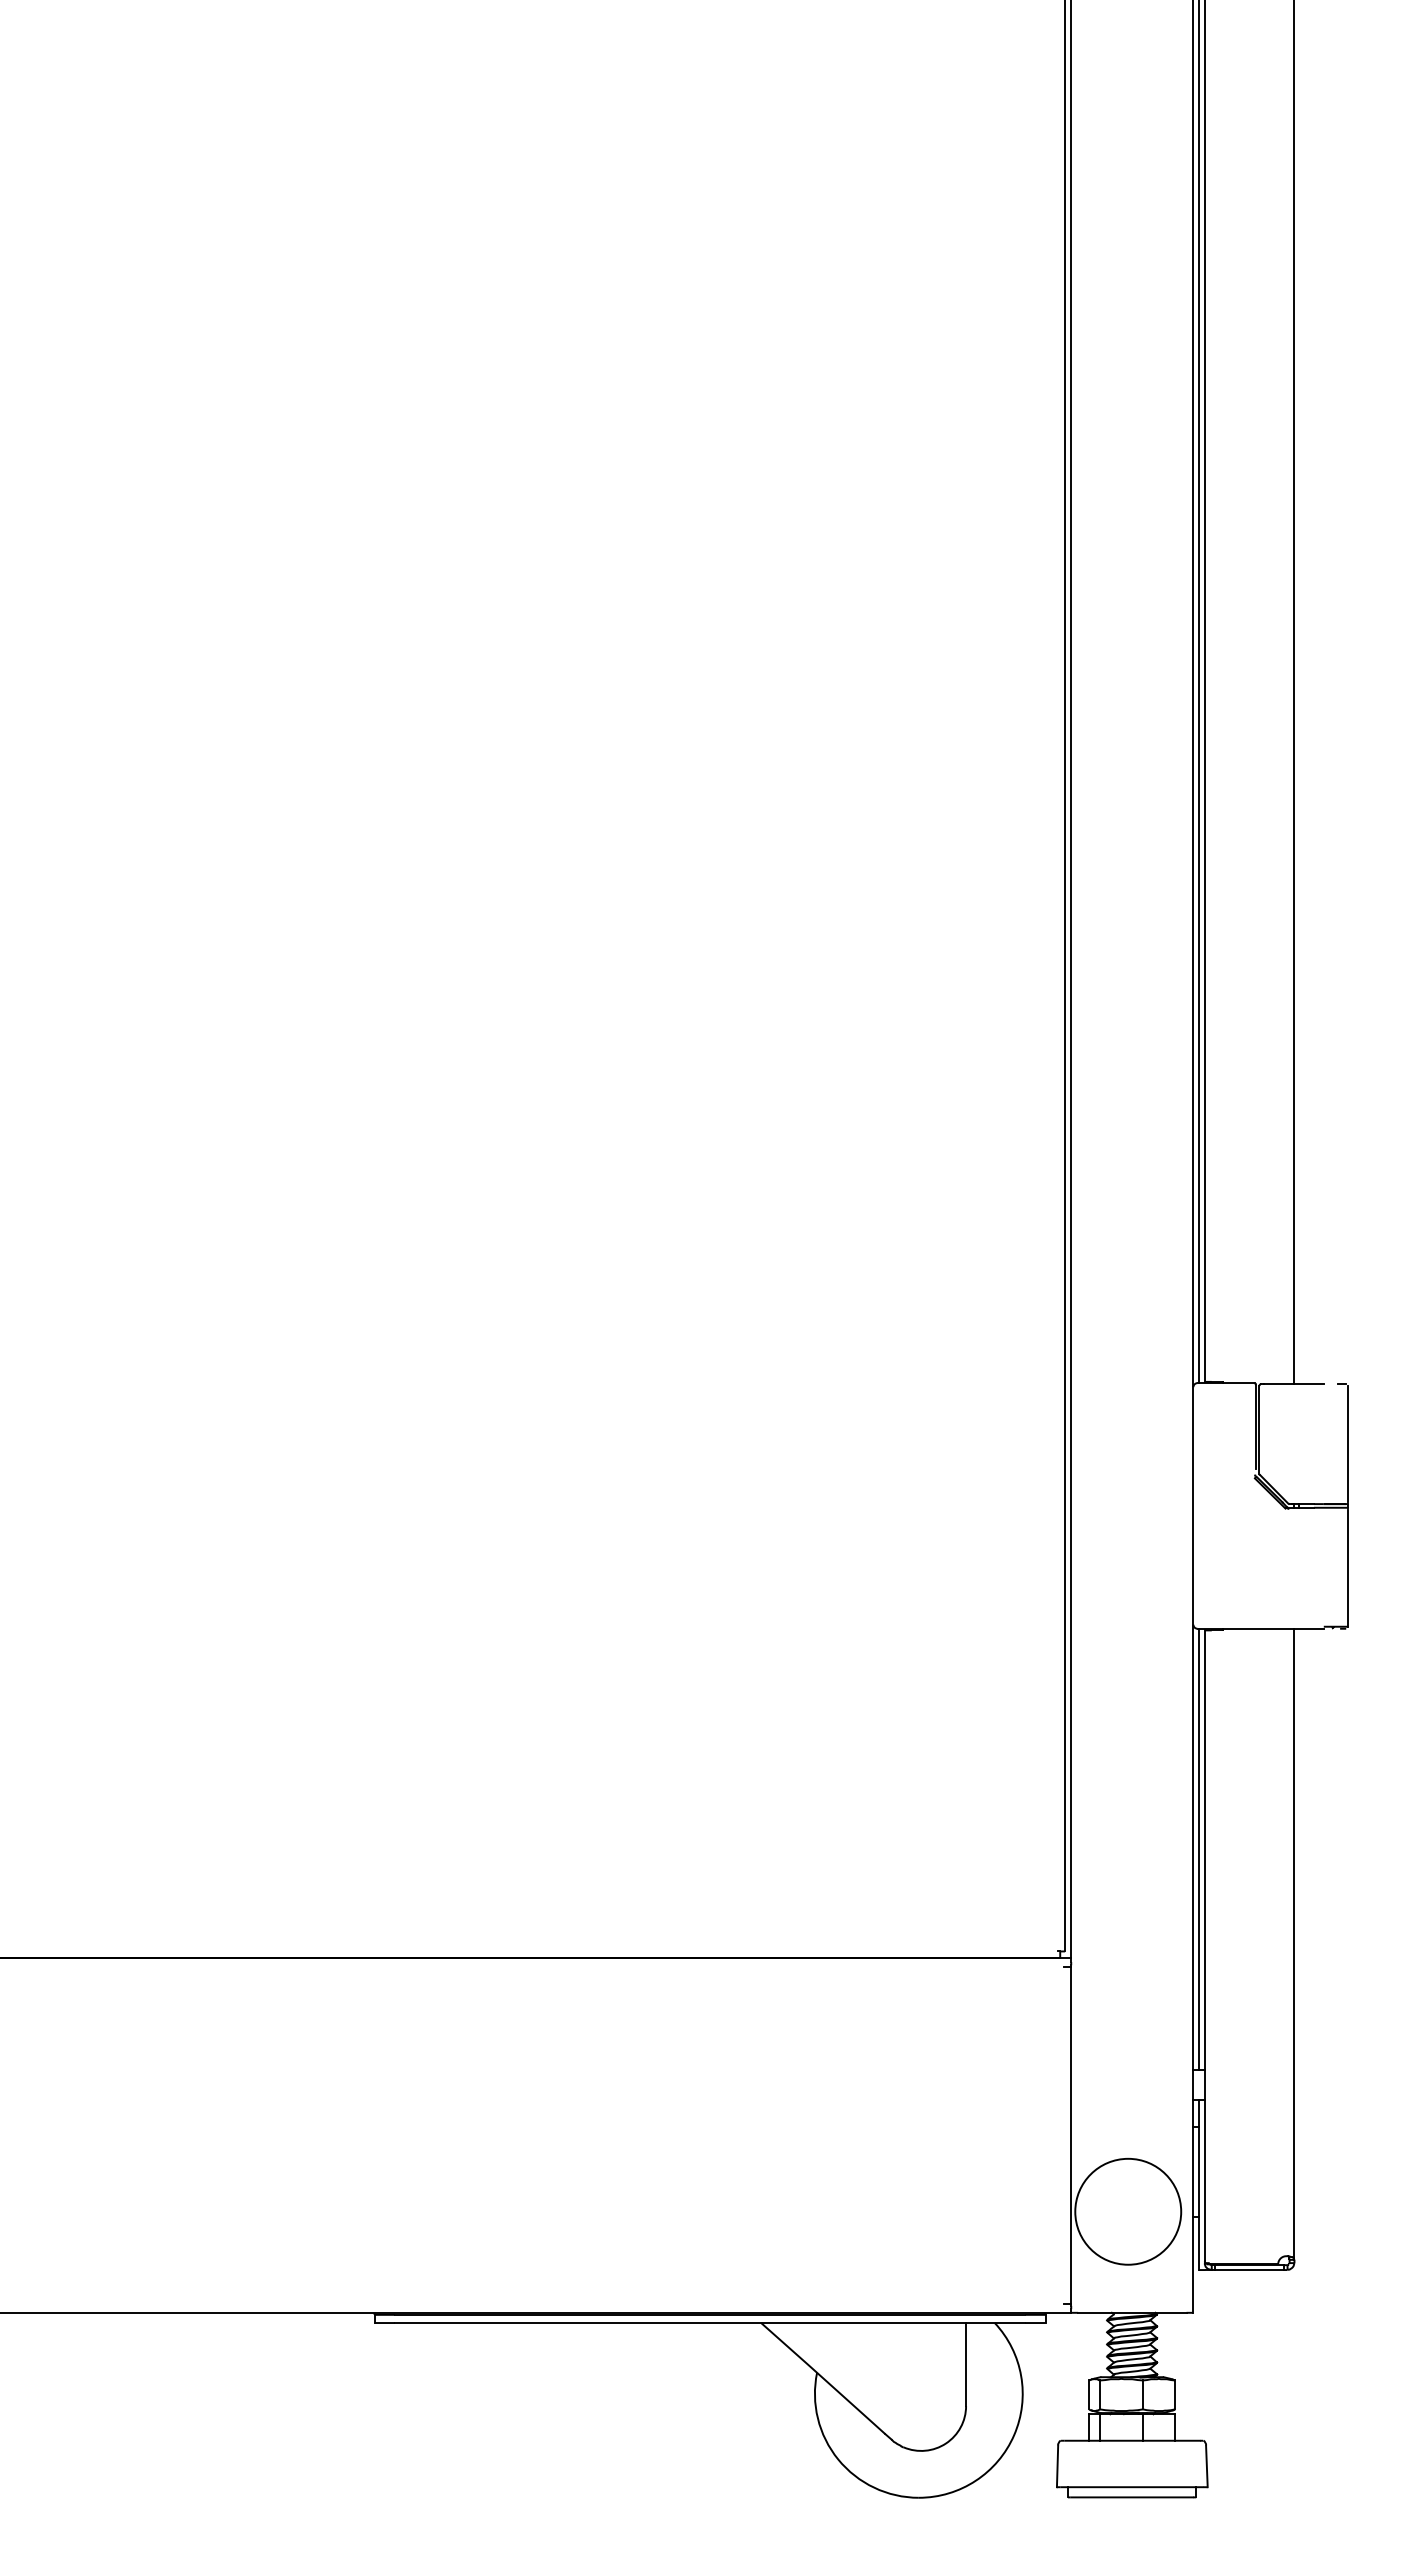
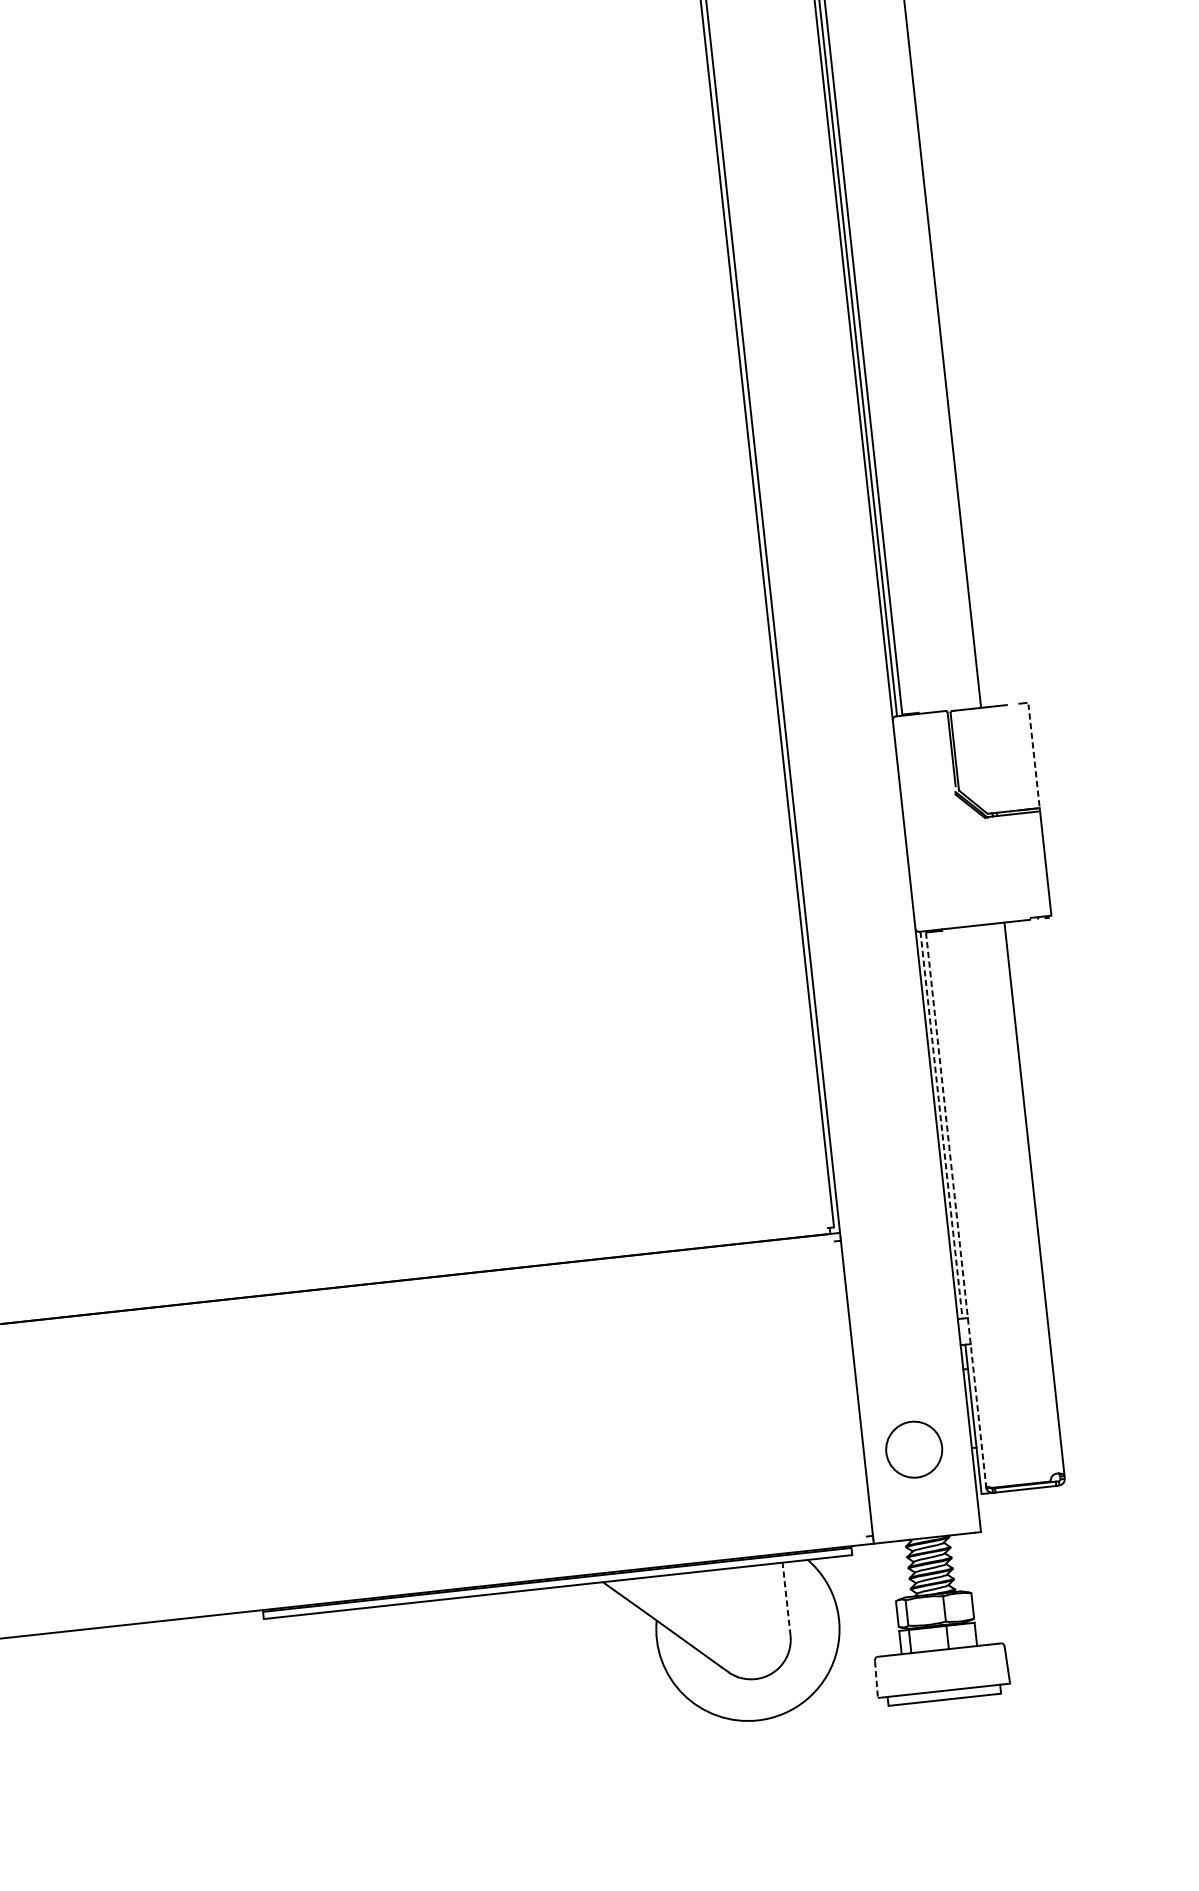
line: (1348, 1443) -> (1034, 754), solid -> dashed
line: (1198, 1849) -> (941, 1125), solid -> dashed
line: (1204, 1945) -> (955, 1208), solid -> dashed
circle: (1128, 2211) -> (914, 1449), size x0.6
line: (966, 2364) -> (786, 1599), solid -> dashed
line: (1057, 2466) -> (876, 1679), solid -> dashed

